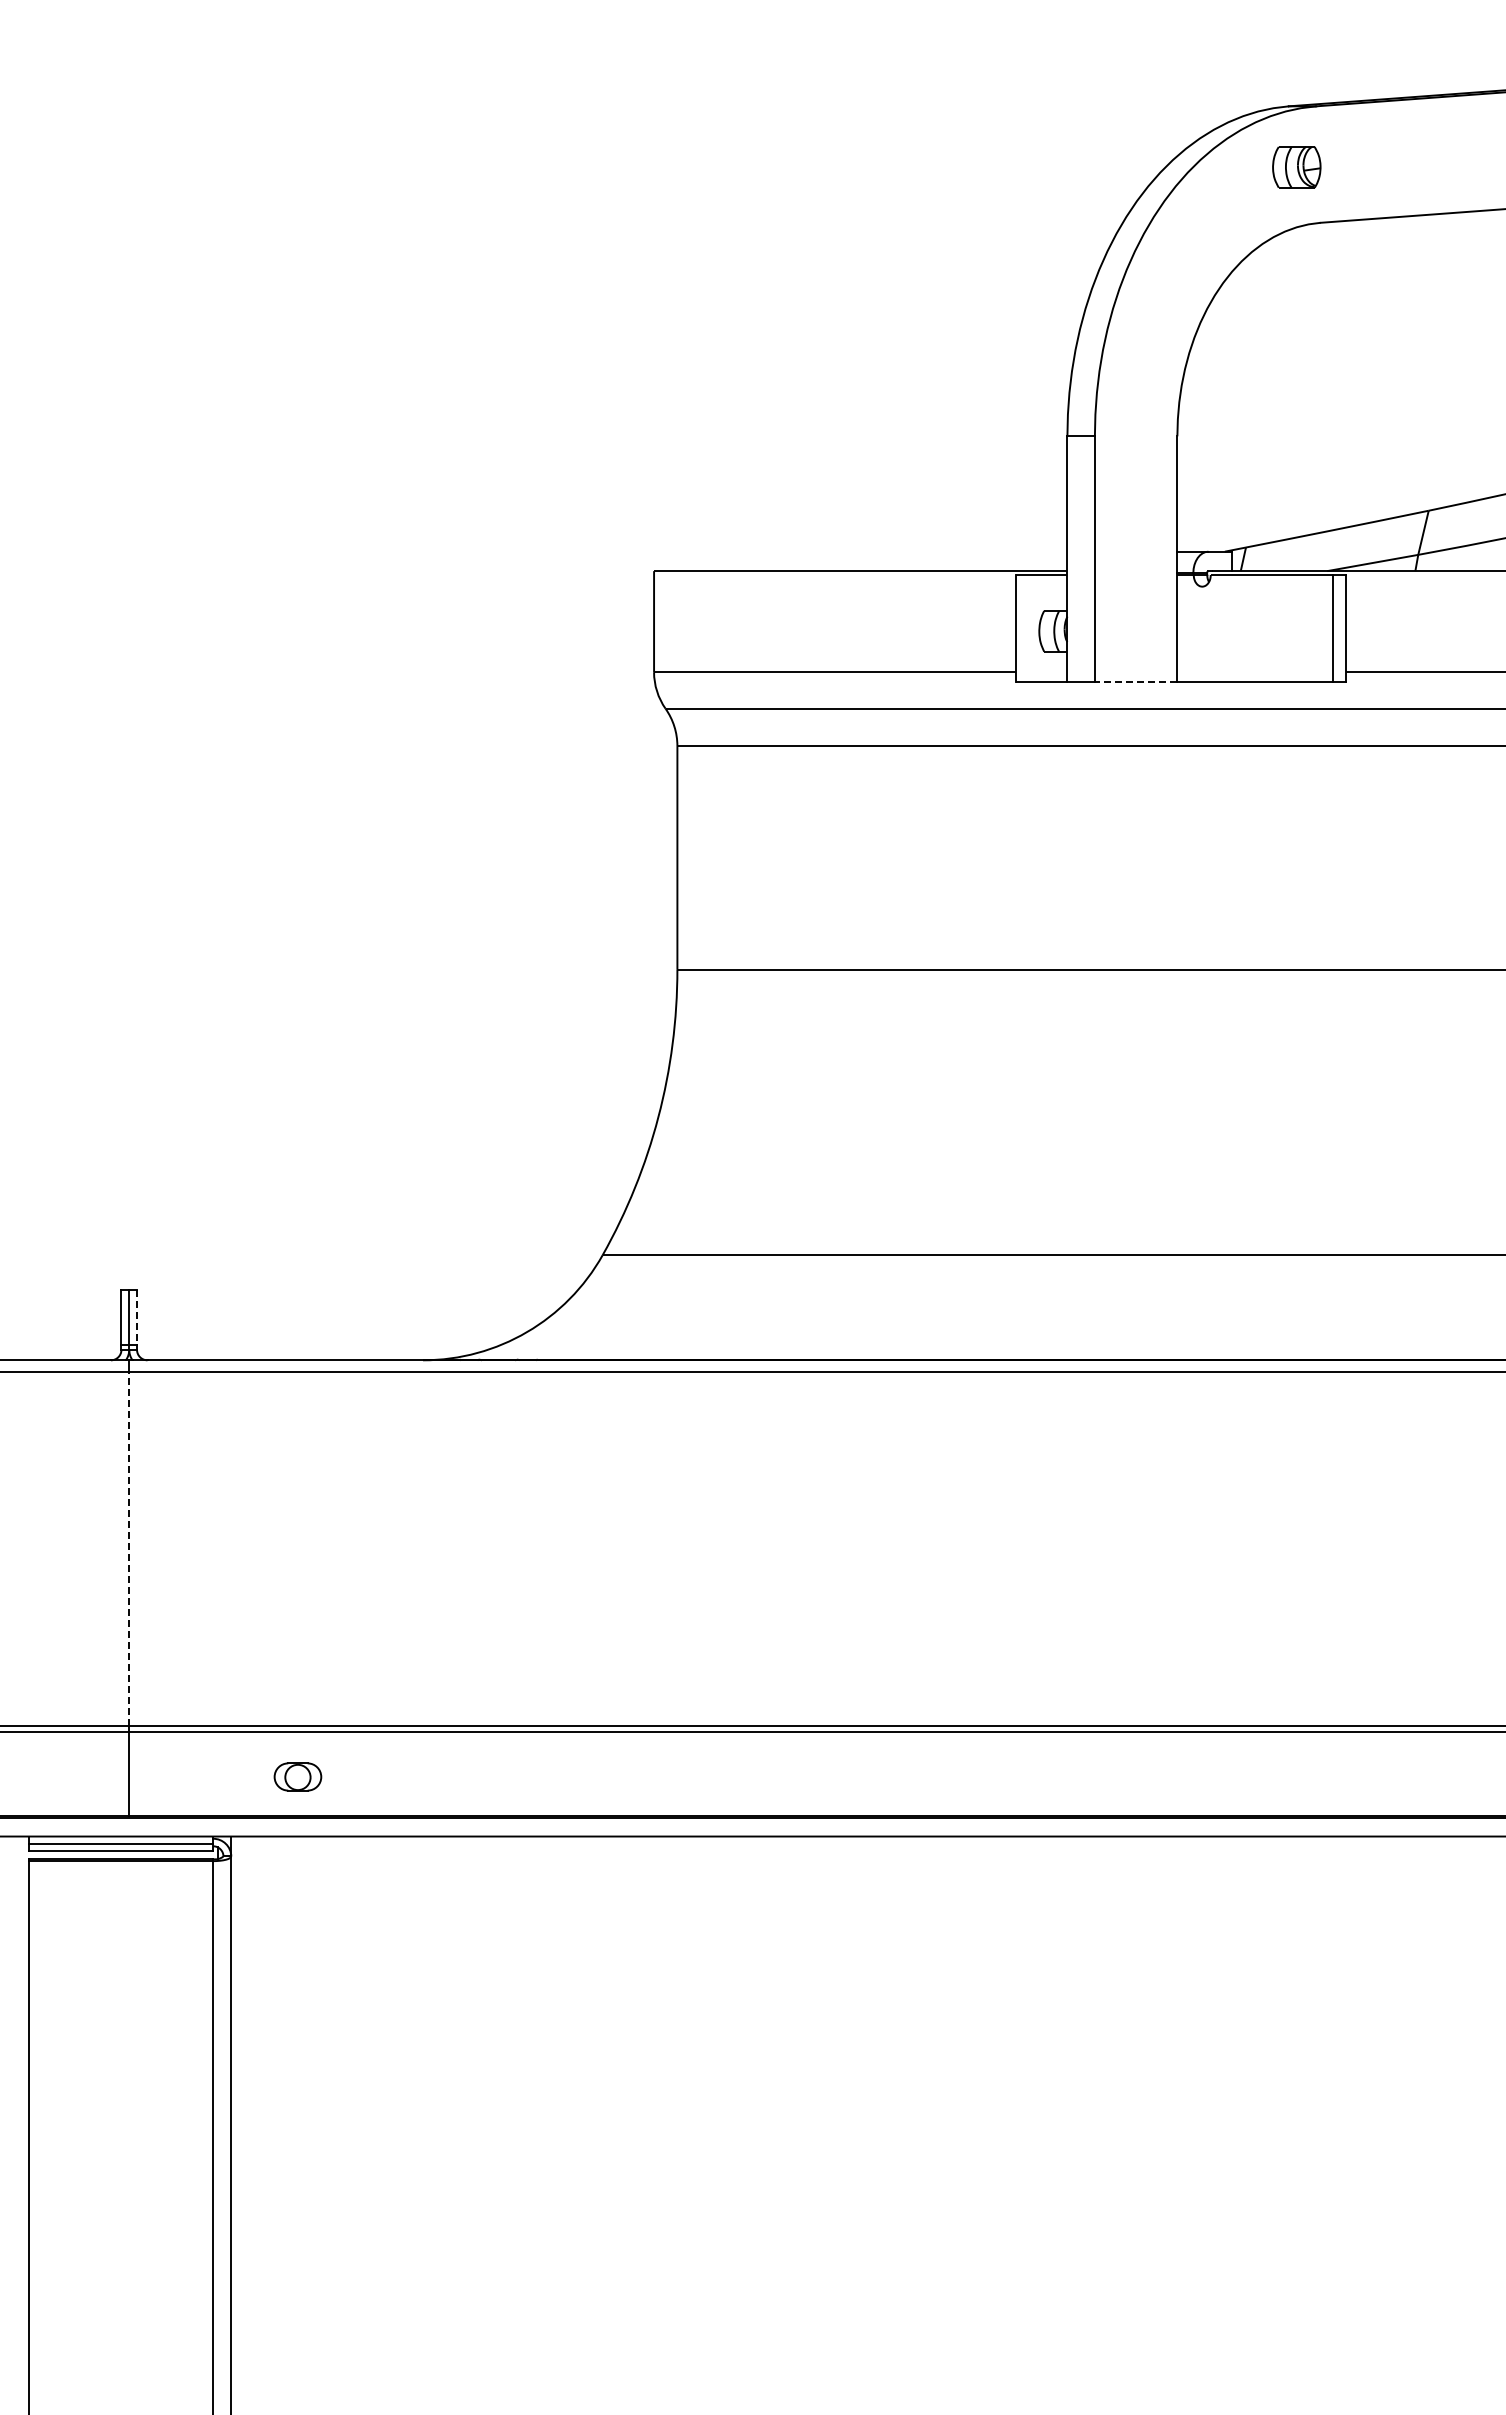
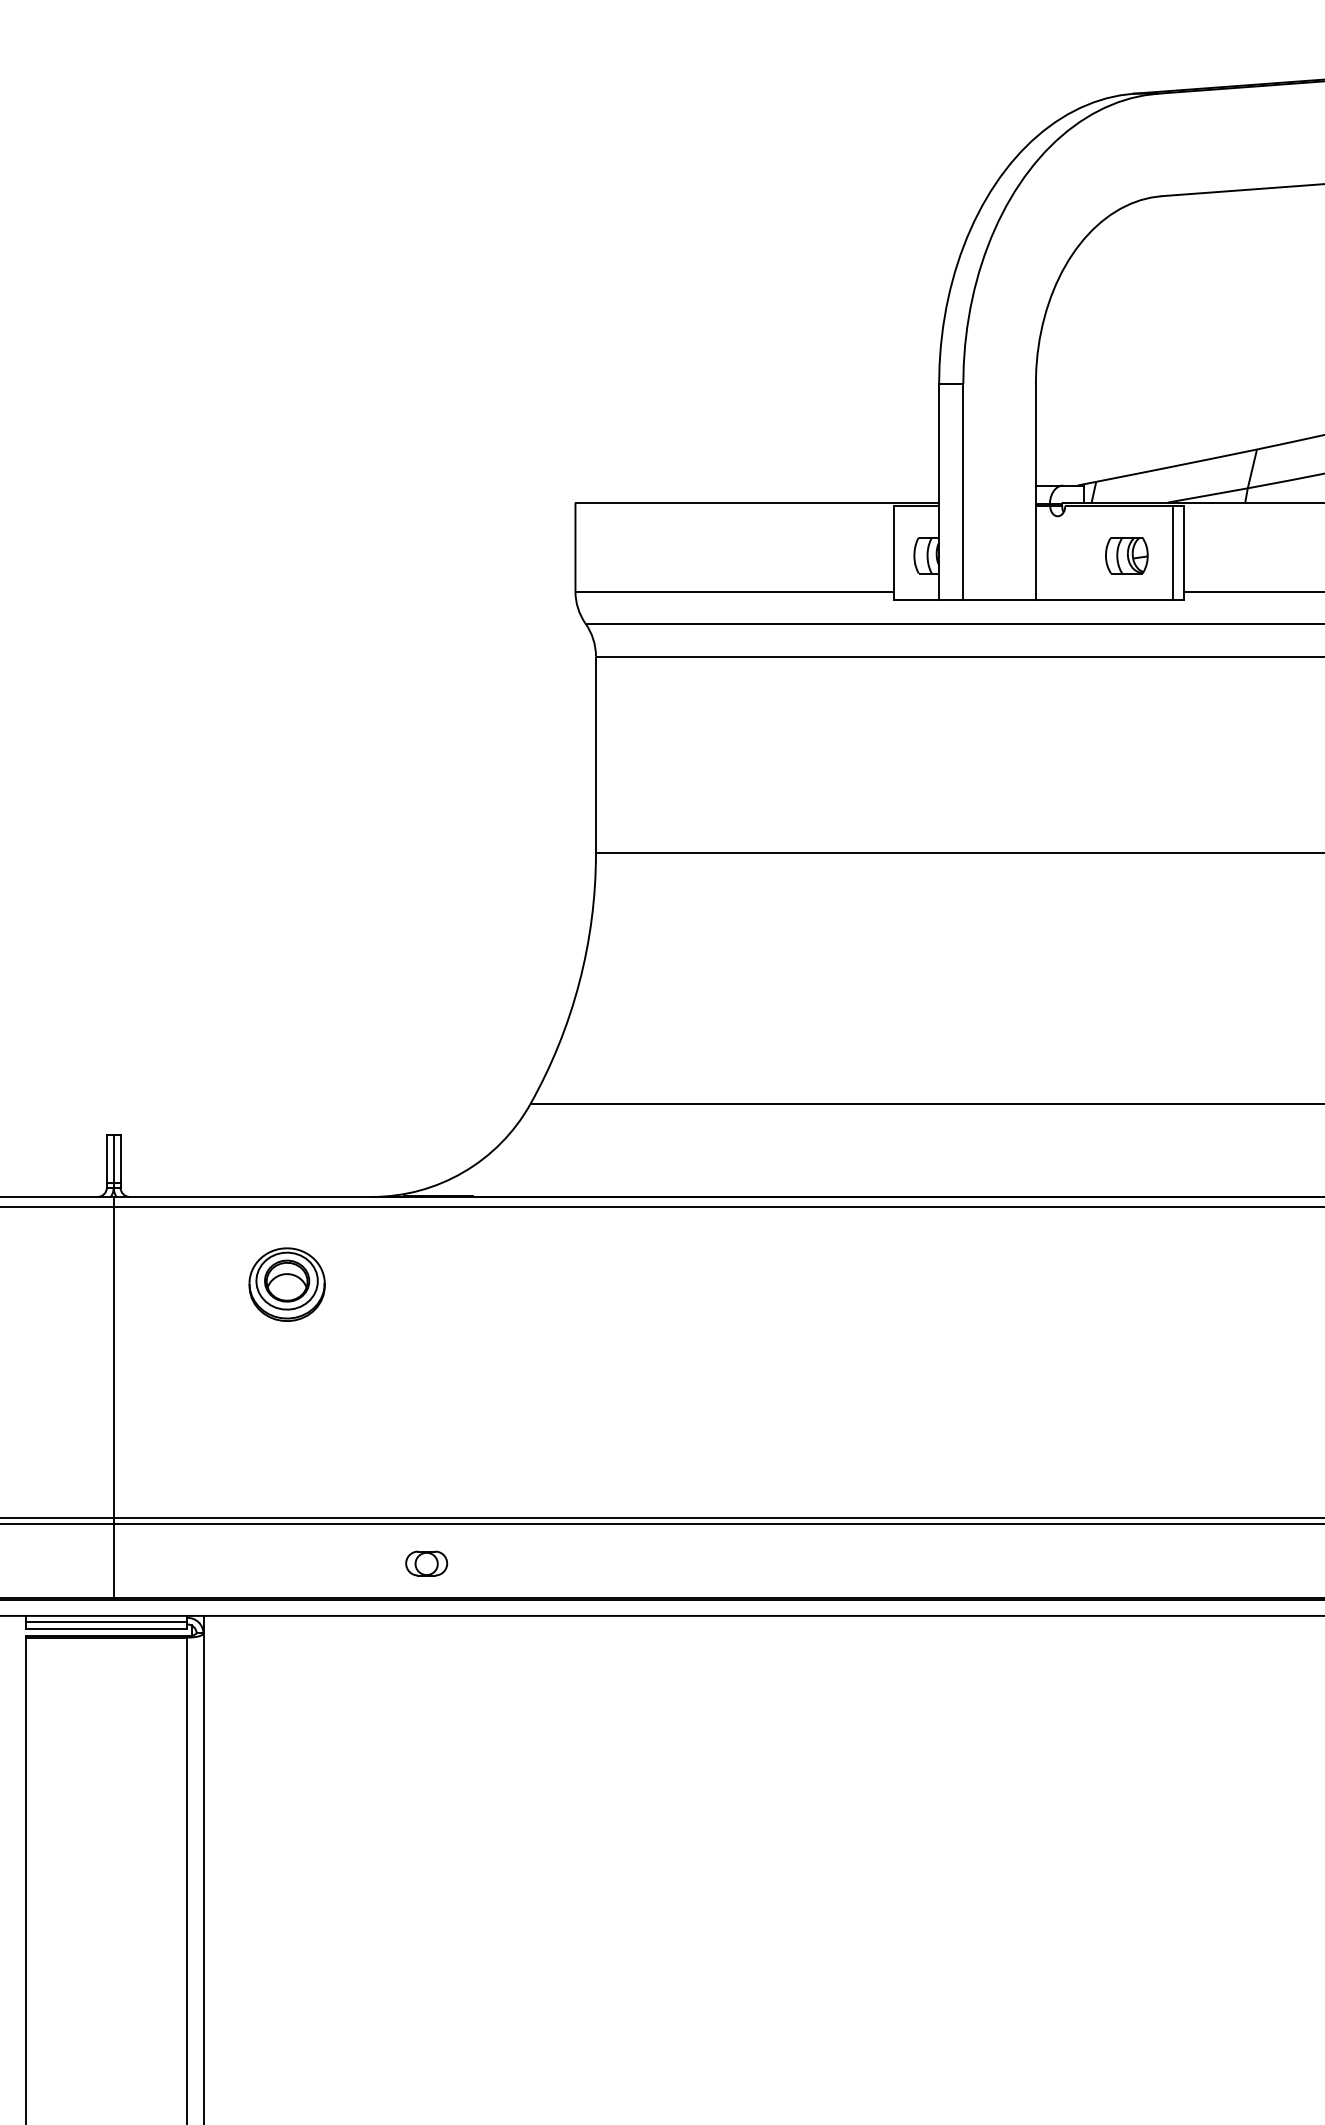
part: (1296, 167) -> (1126, 555), moved
line: (1135, 681) -> (999, 599), dashed -> solid
line: (137, 1318) -> (120, 1160), dashed -> solid
part: (326, 1459) -> (287, 1284), added
line: (129, 1548) -> (113, 1362), dashed -> solid
part: (297, 1776) -> (426, 1563), moved

